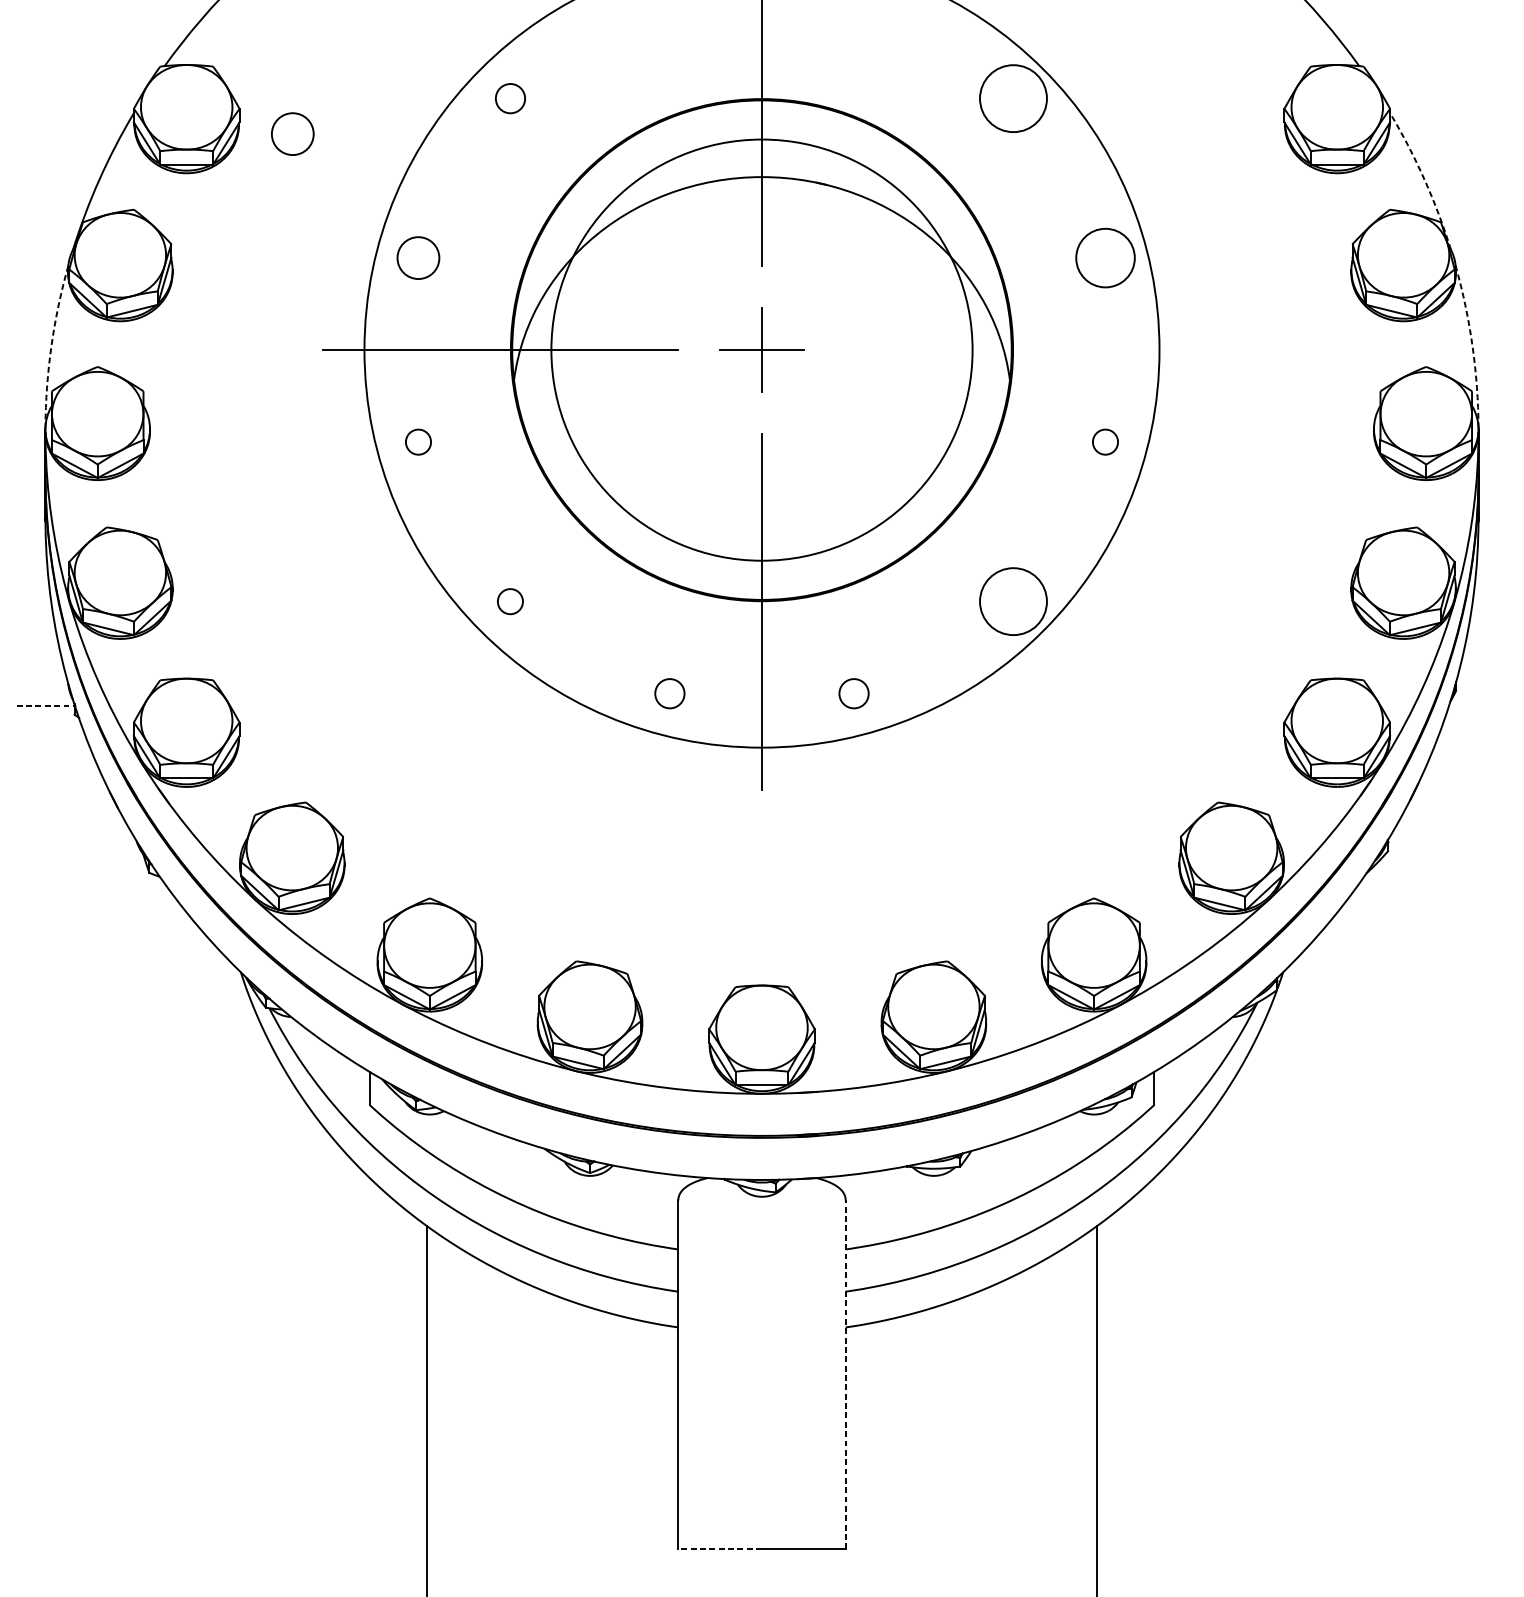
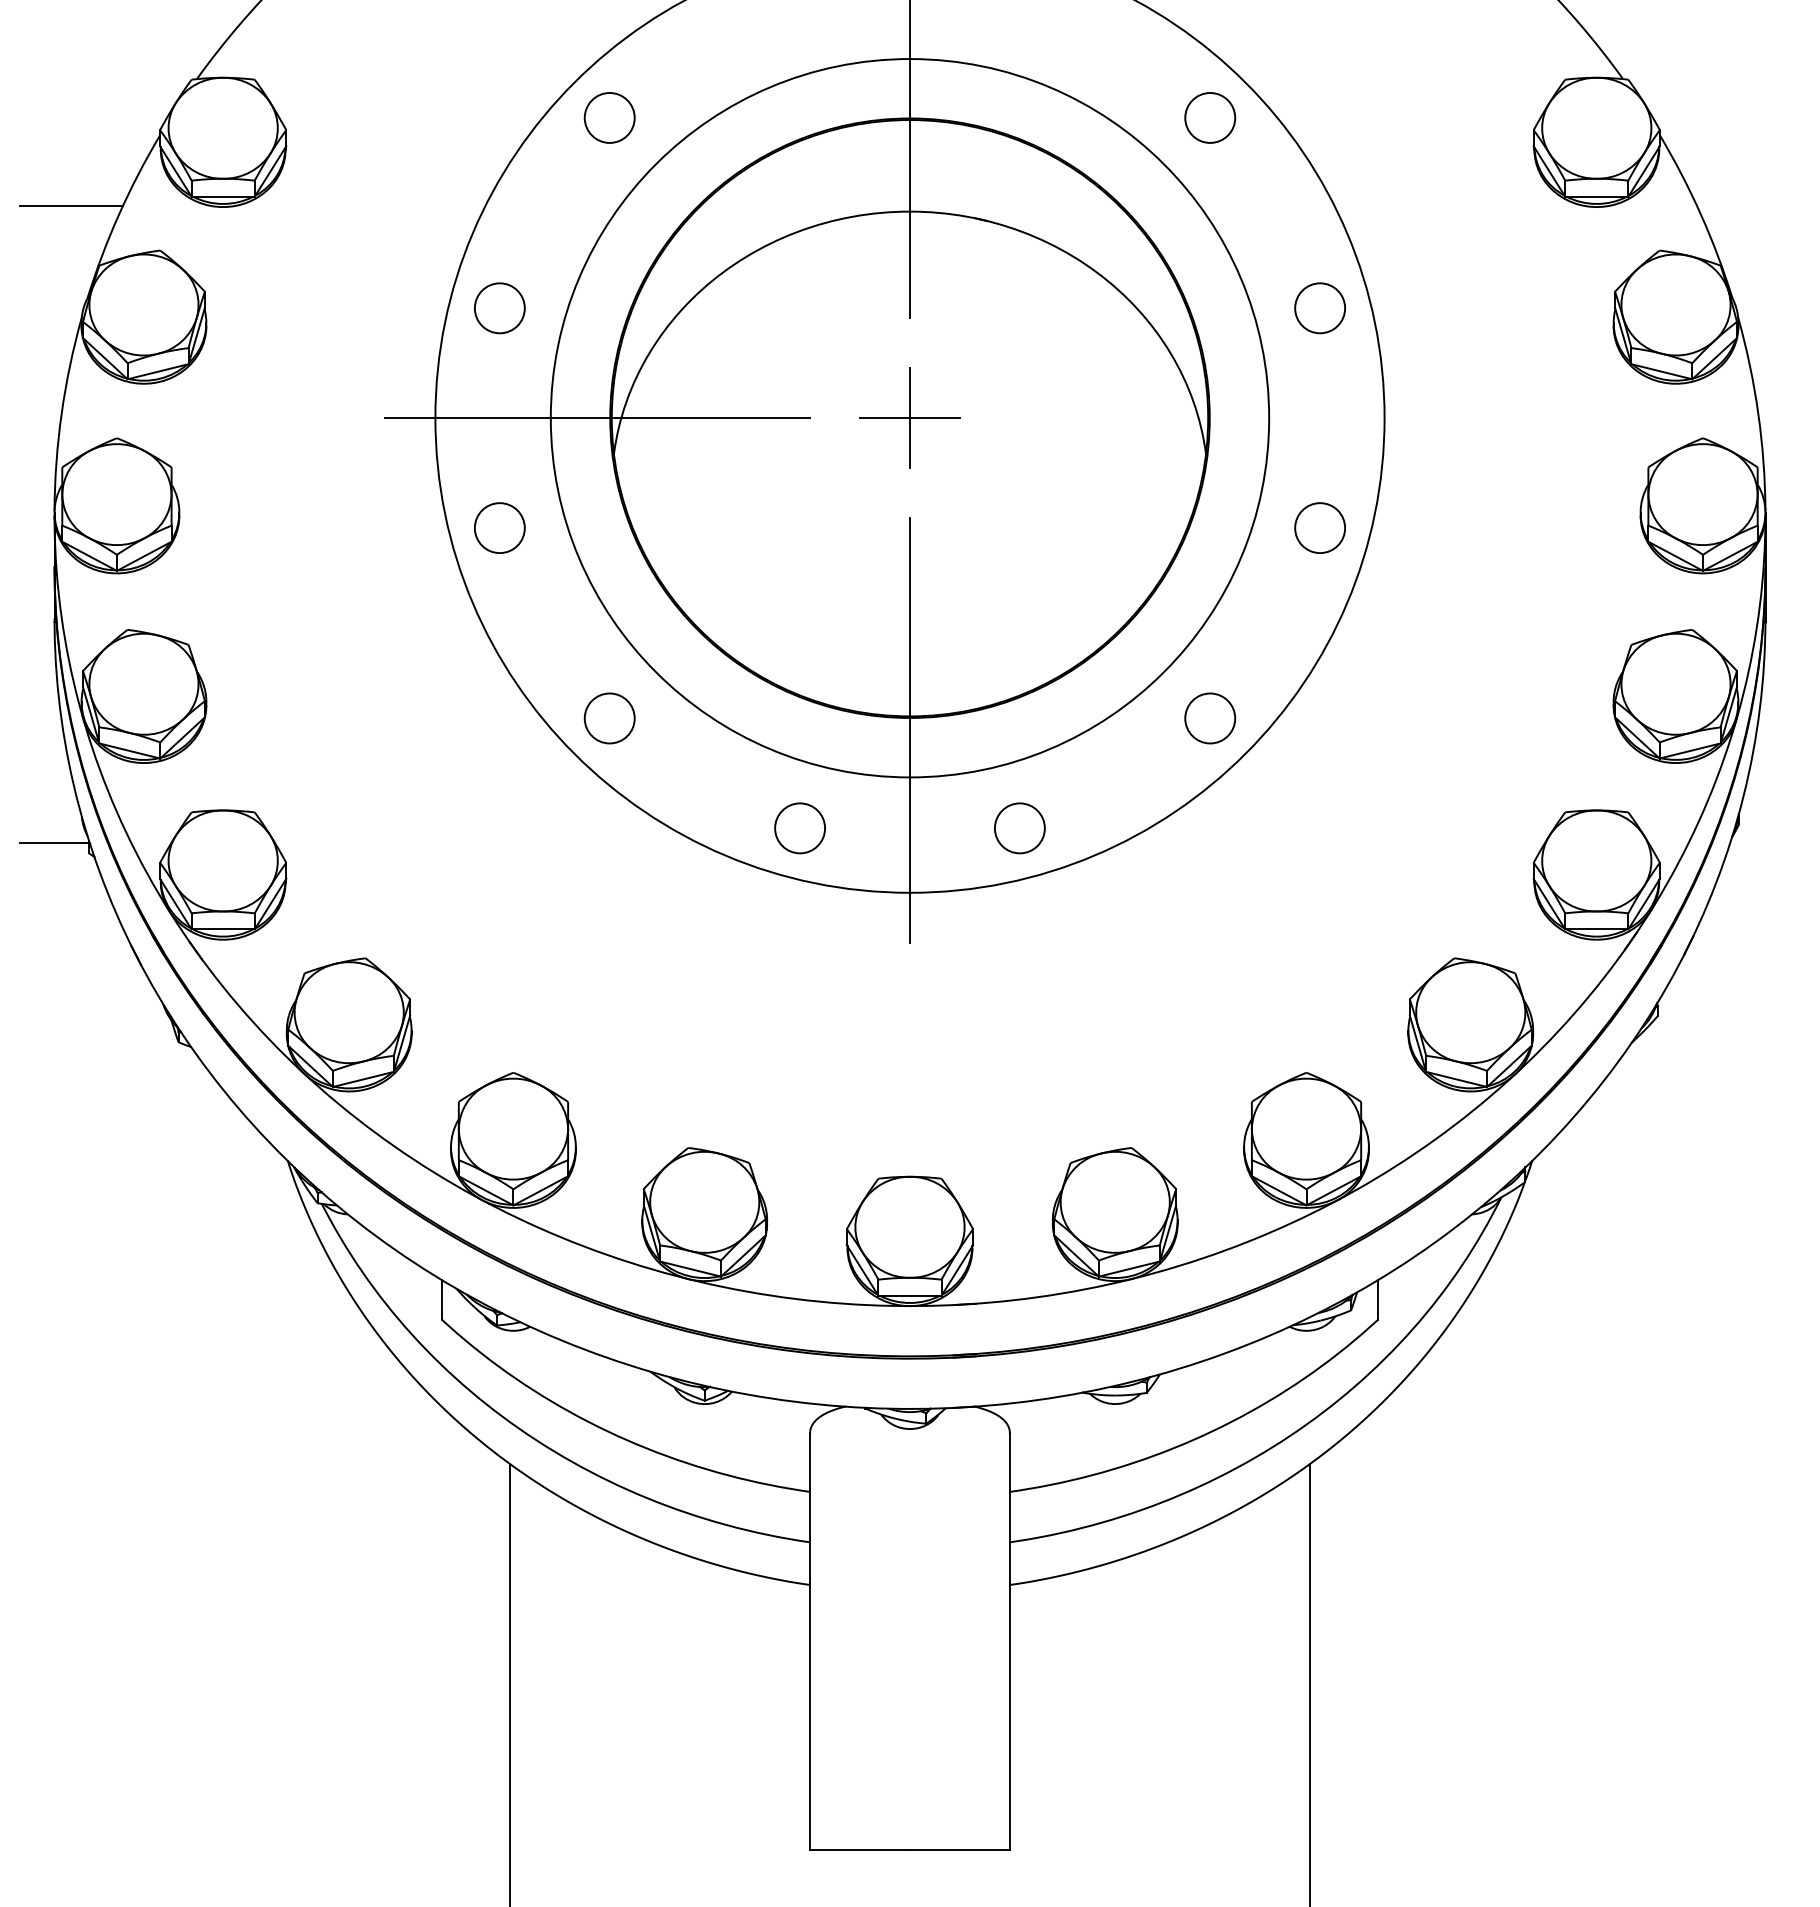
circle: (510, 98) -> (609, 117), size x1.43
circle: (1013, 98) -> (1210, 117), size x0.62
circle: (292, 134) -> (349, 160), removed
line: (59, 171) -> (71, 205), added
arc: (1424, 179) -> (1700, 214), dashed -> solid
circle: (1105, 258) -> (1320, 308), size x0.71
arc: (51, 346) -> (61, 413), dashed -> solid
arc: (1472, 346) -> (1758, 413), dashed -> solid
circle: (761, 350) -> (909, 418), size x1.43
circle: (418, 441) -> (499, 527), size x1.67
circle: (1104, 441) -> (1319, 527), size x1.67
circle: (510, 601) -> (609, 718), size x1.67
circle: (1013, 601) -> (1210, 718), size x0.62
circle: (669, 693) -> (799, 828), size x1.43
circle: (853, 693) -> (1019, 828), size x1.43
line: (45, 705) -> (54, 842), dashed -> solid
line: (845, 1374) -> (1009, 1641), dashed -> solid
line: (720, 1548) -> (860, 1849), dashed -> solid

